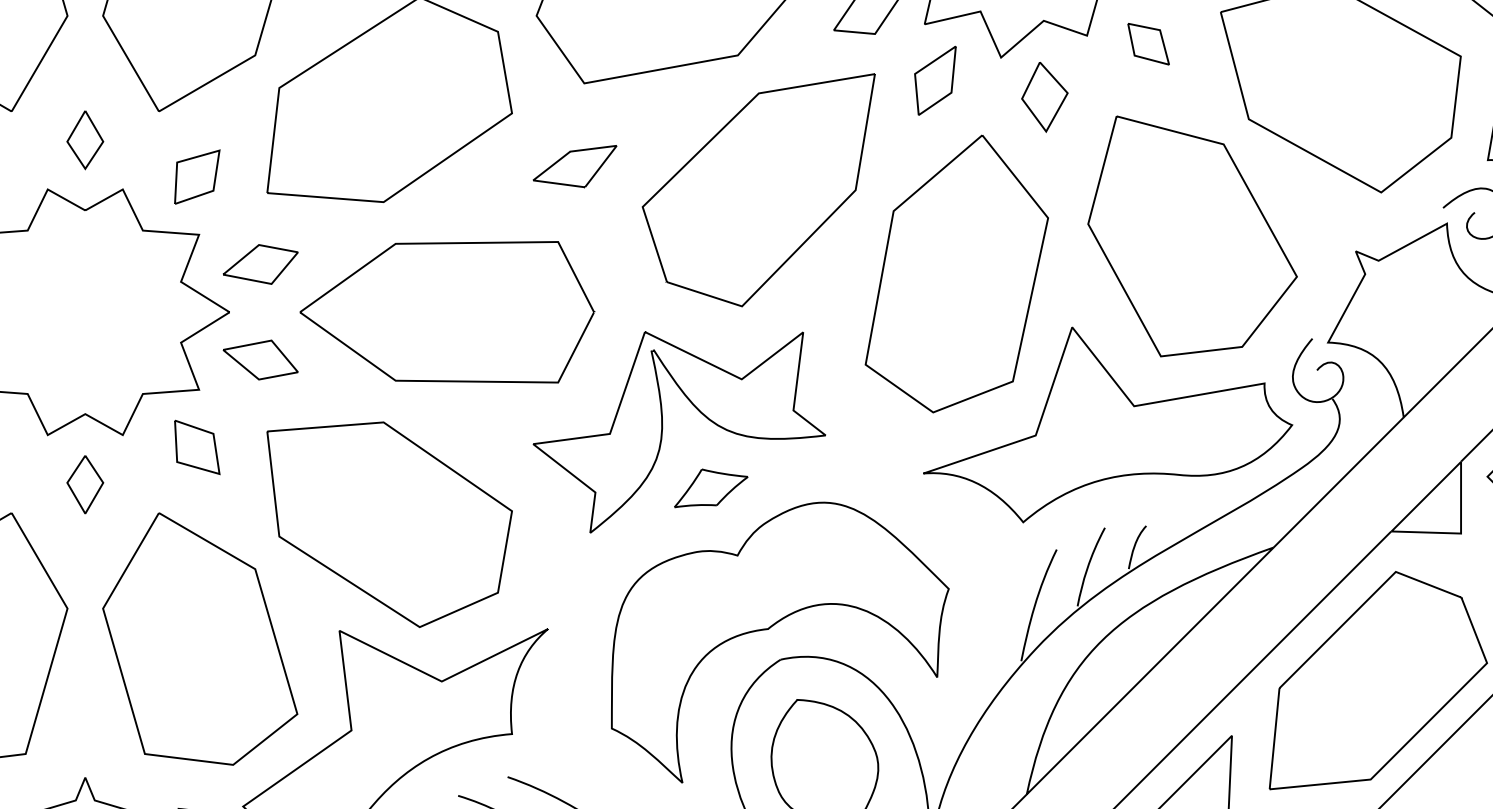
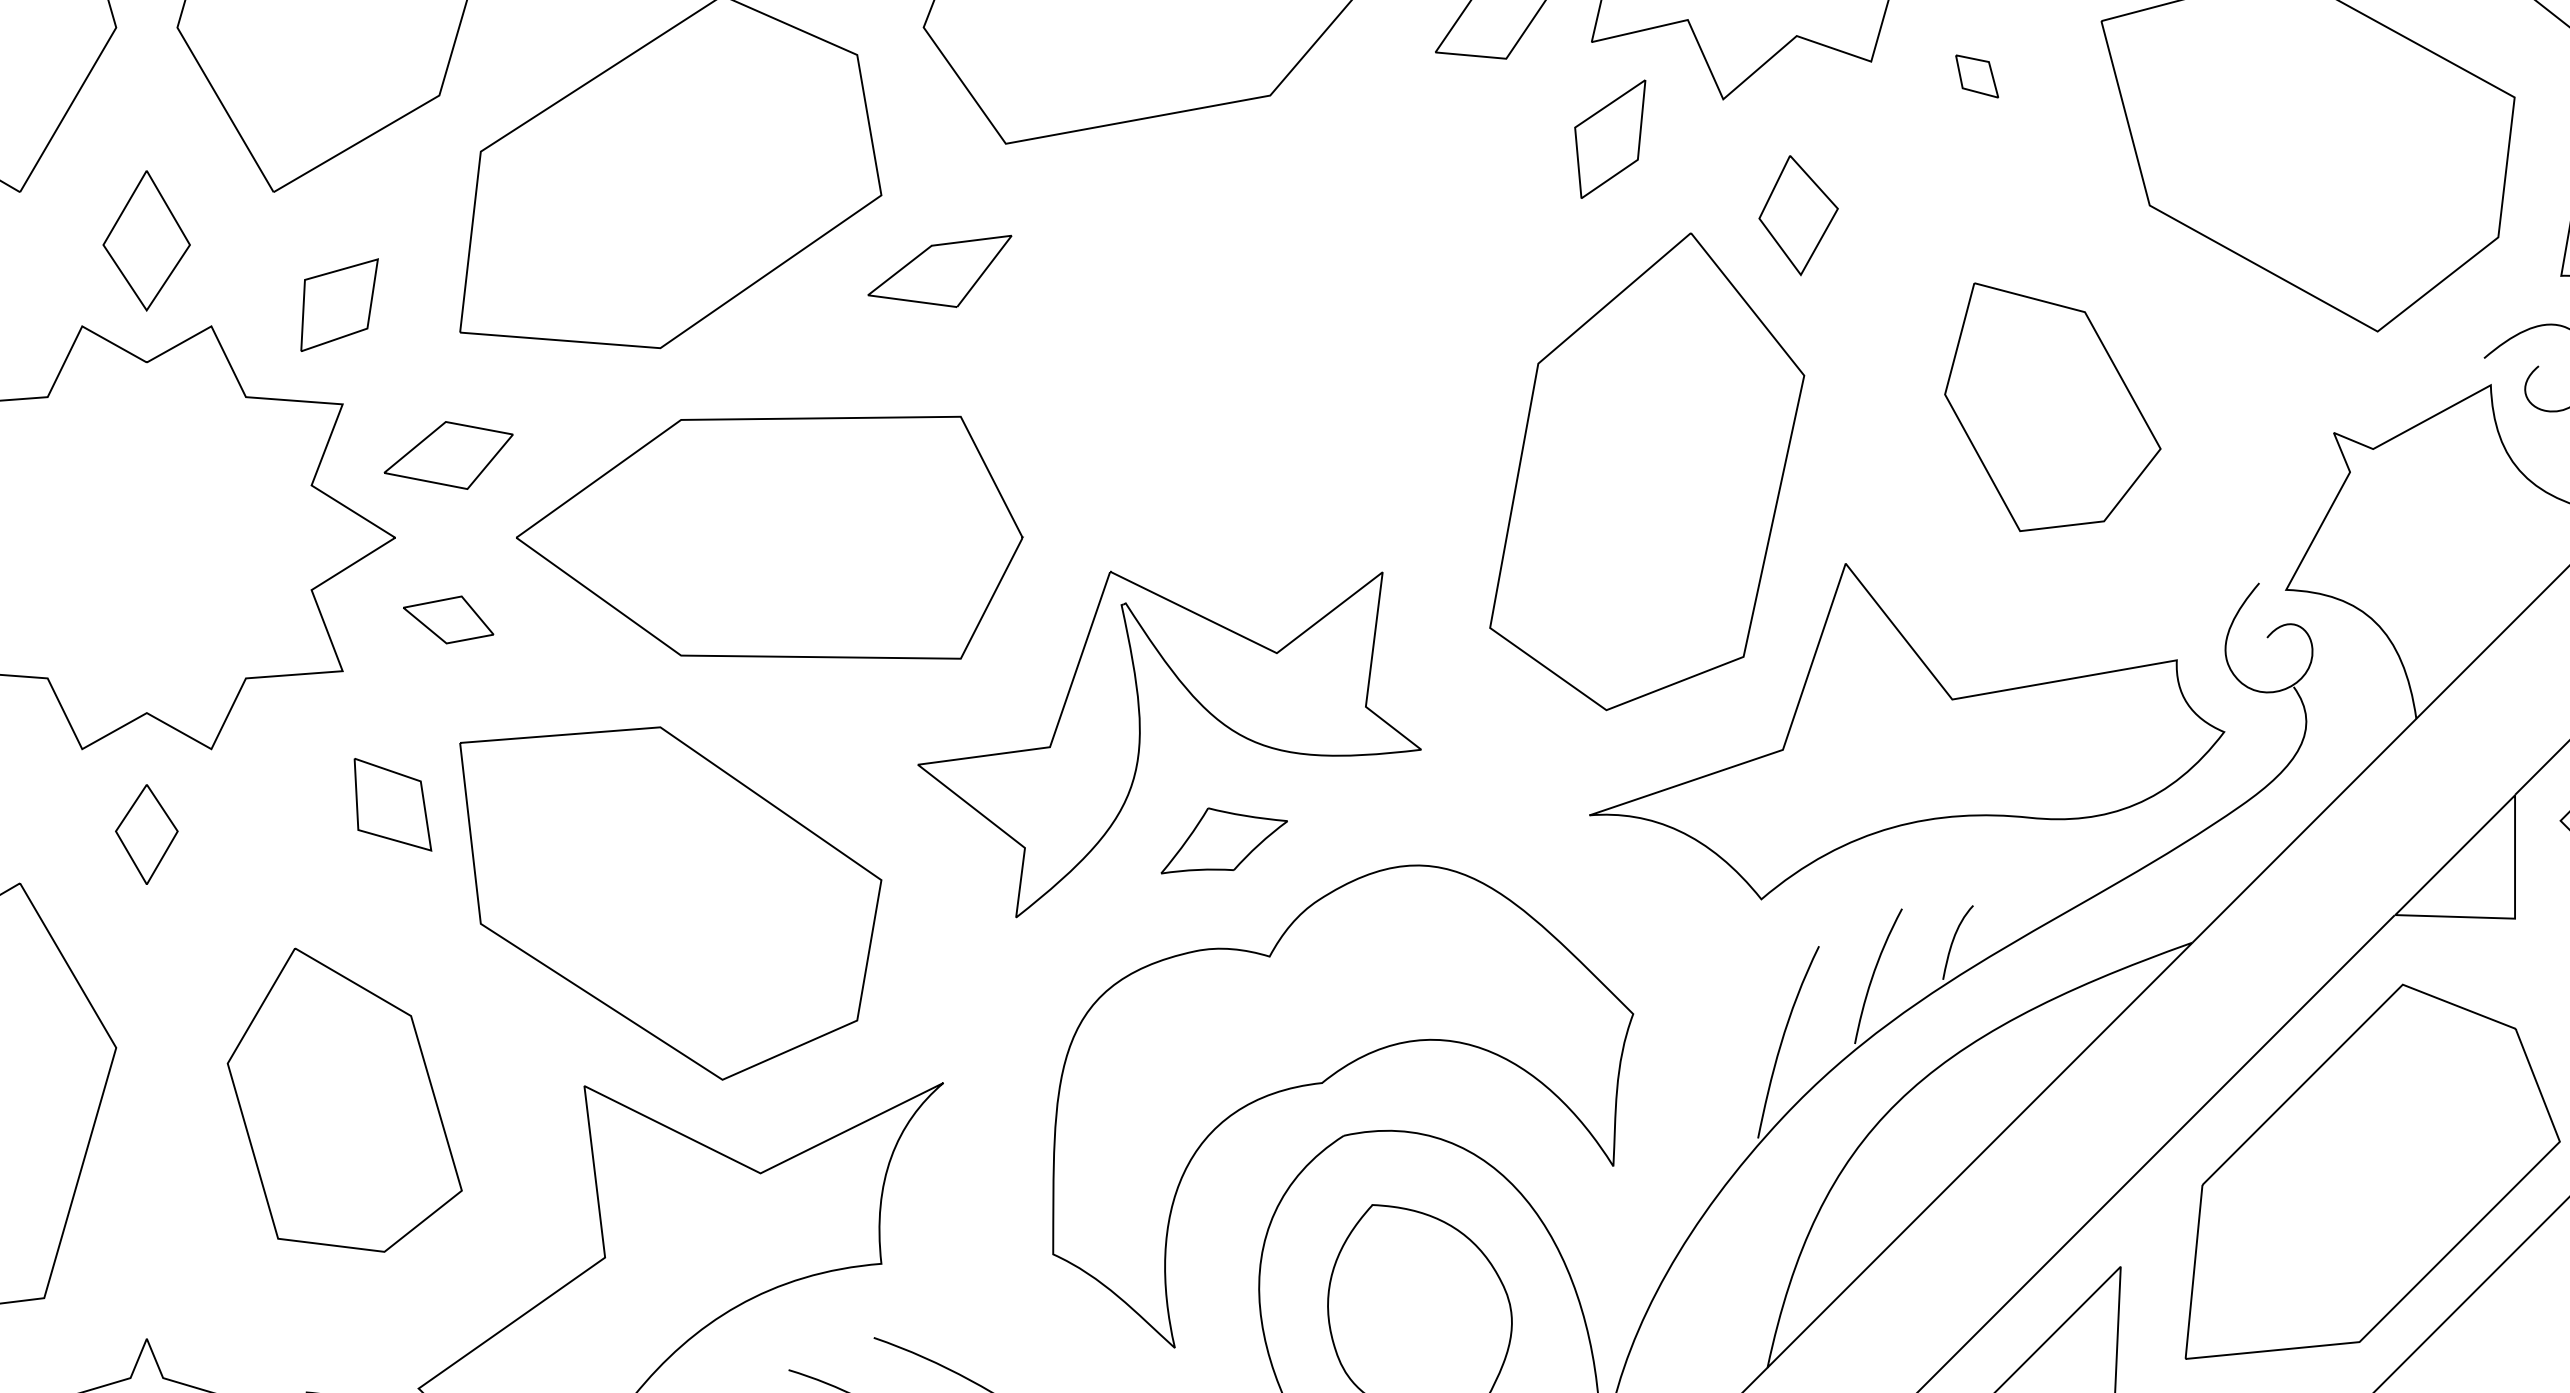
part: (1148, 44) -> (1977, 76), size x0.6
part: (1044, 97) -> (1797, 216), moved
part: (85, 140) -> (147, 242), size x1.4
part: (574, 166) -> (938, 271), moved
part: (758, 190) -> (1305, 328), removed
part: (1192, 236) -> (2052, 407), size x0.6
part: (260, 359) -> (448, 619), size x0.7
part: (197, 447) -> (393, 804), moved
part: (200, 638) -> (345, 1099), size x0.7

